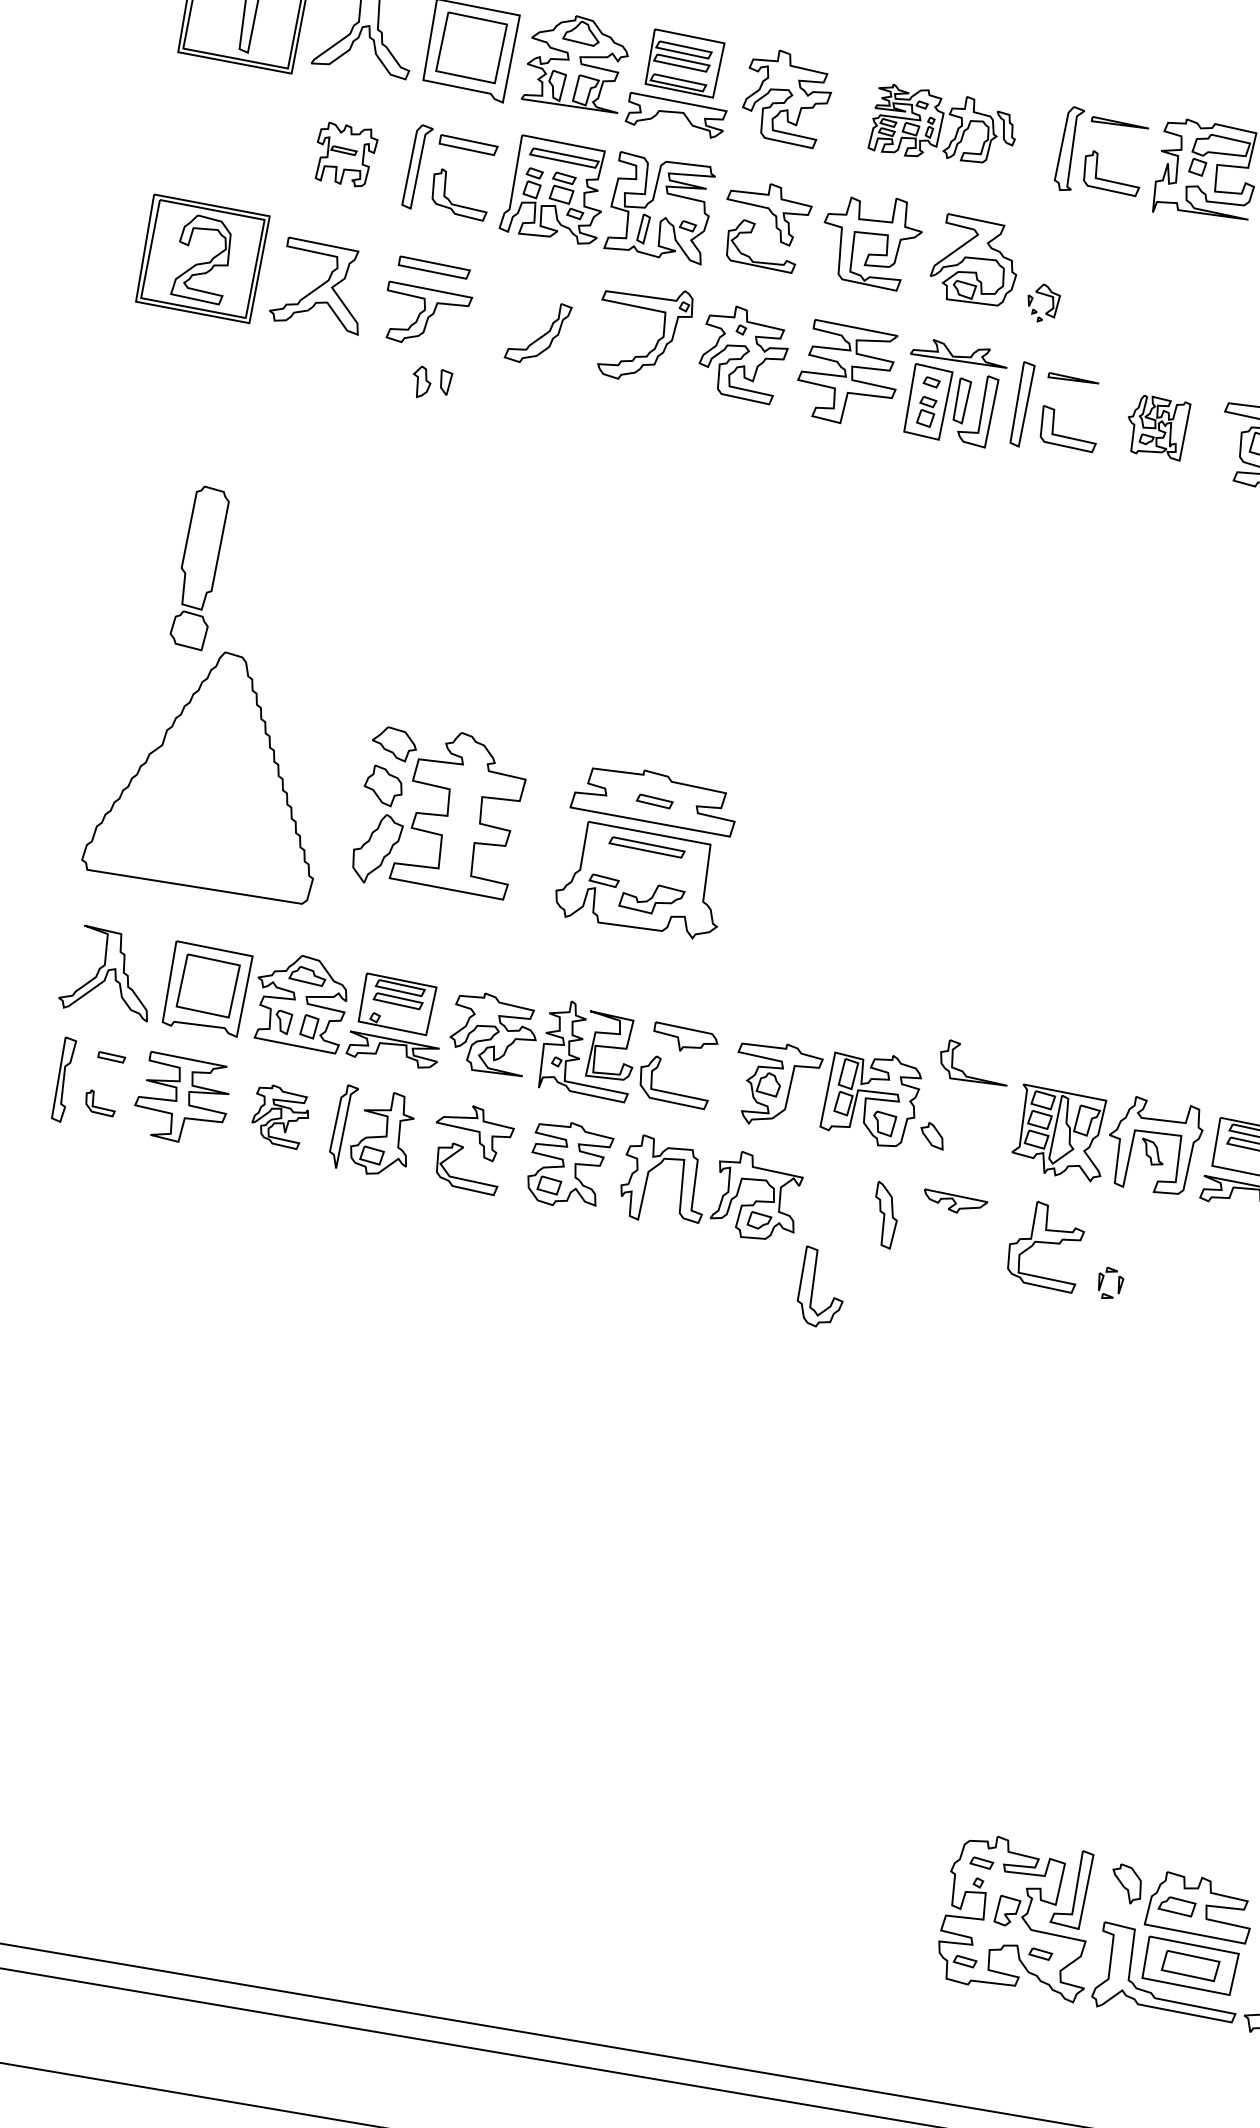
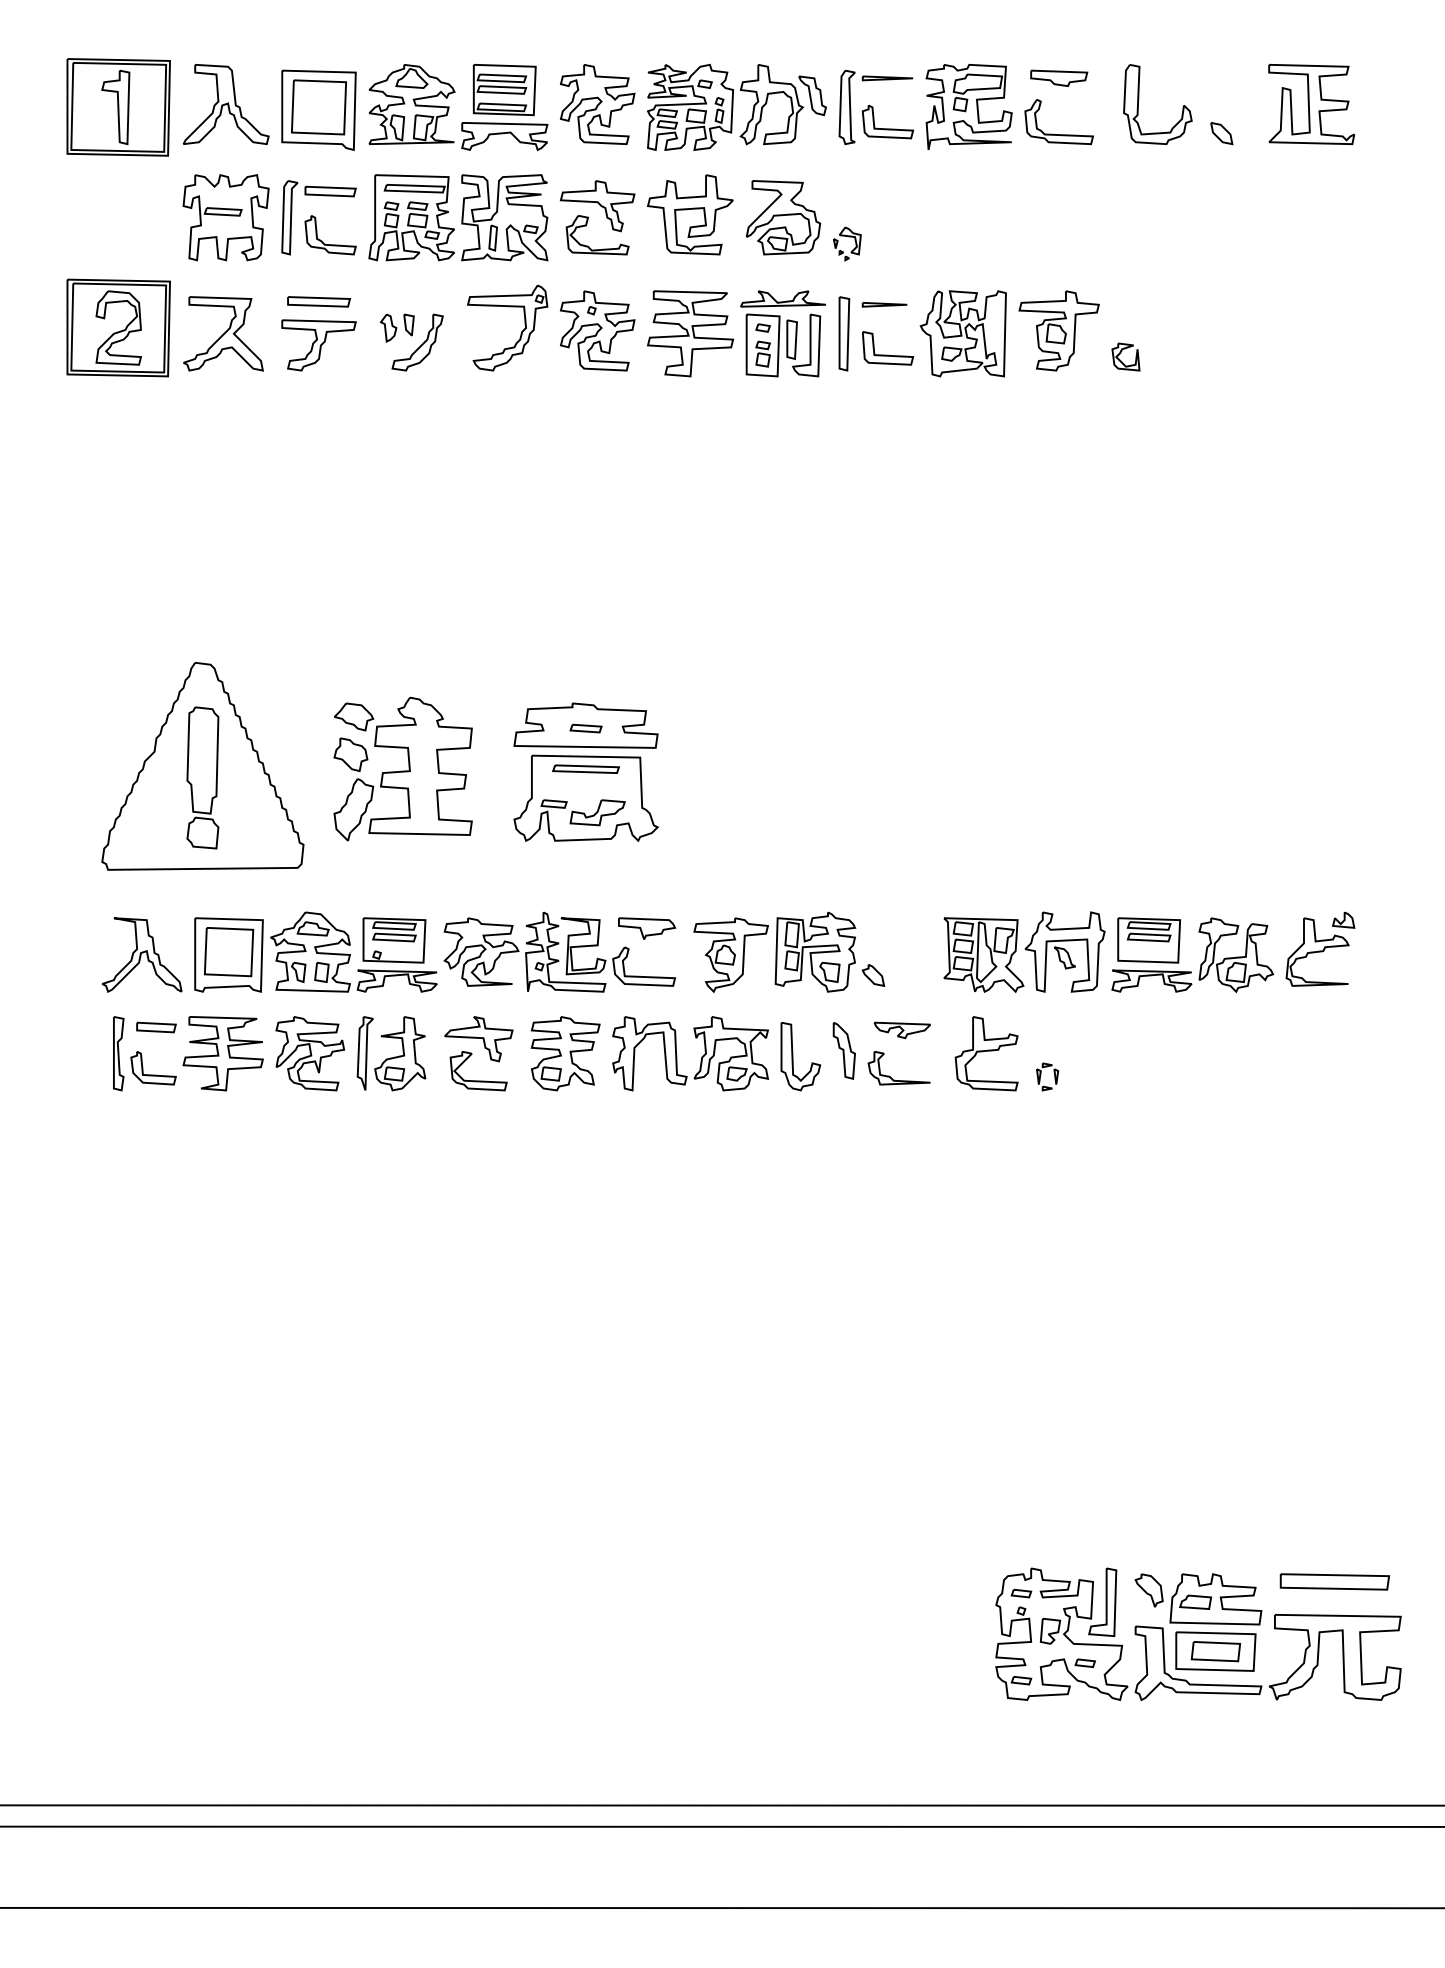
part: (943, 126) -> (736, 106), size x1.43
part: (344, 154) -> (225, 217), size x1.67
part: (430, 383) -> (396, 327), moved
part: (1156, 426) -> (962, 333), size x1.67
part: (199, 567) -> (202, 777), moved
part: (111, 1057) -> (156, 1027), size x1.67
part: (963, 1071) -> (890, 1076), moved
part: (100, 1103) -> (153, 1068), size x1.67
part: (280, 1116) -> (310, 1053), size x1.43
part: (814, 1286) -> (793, 1056), moved

